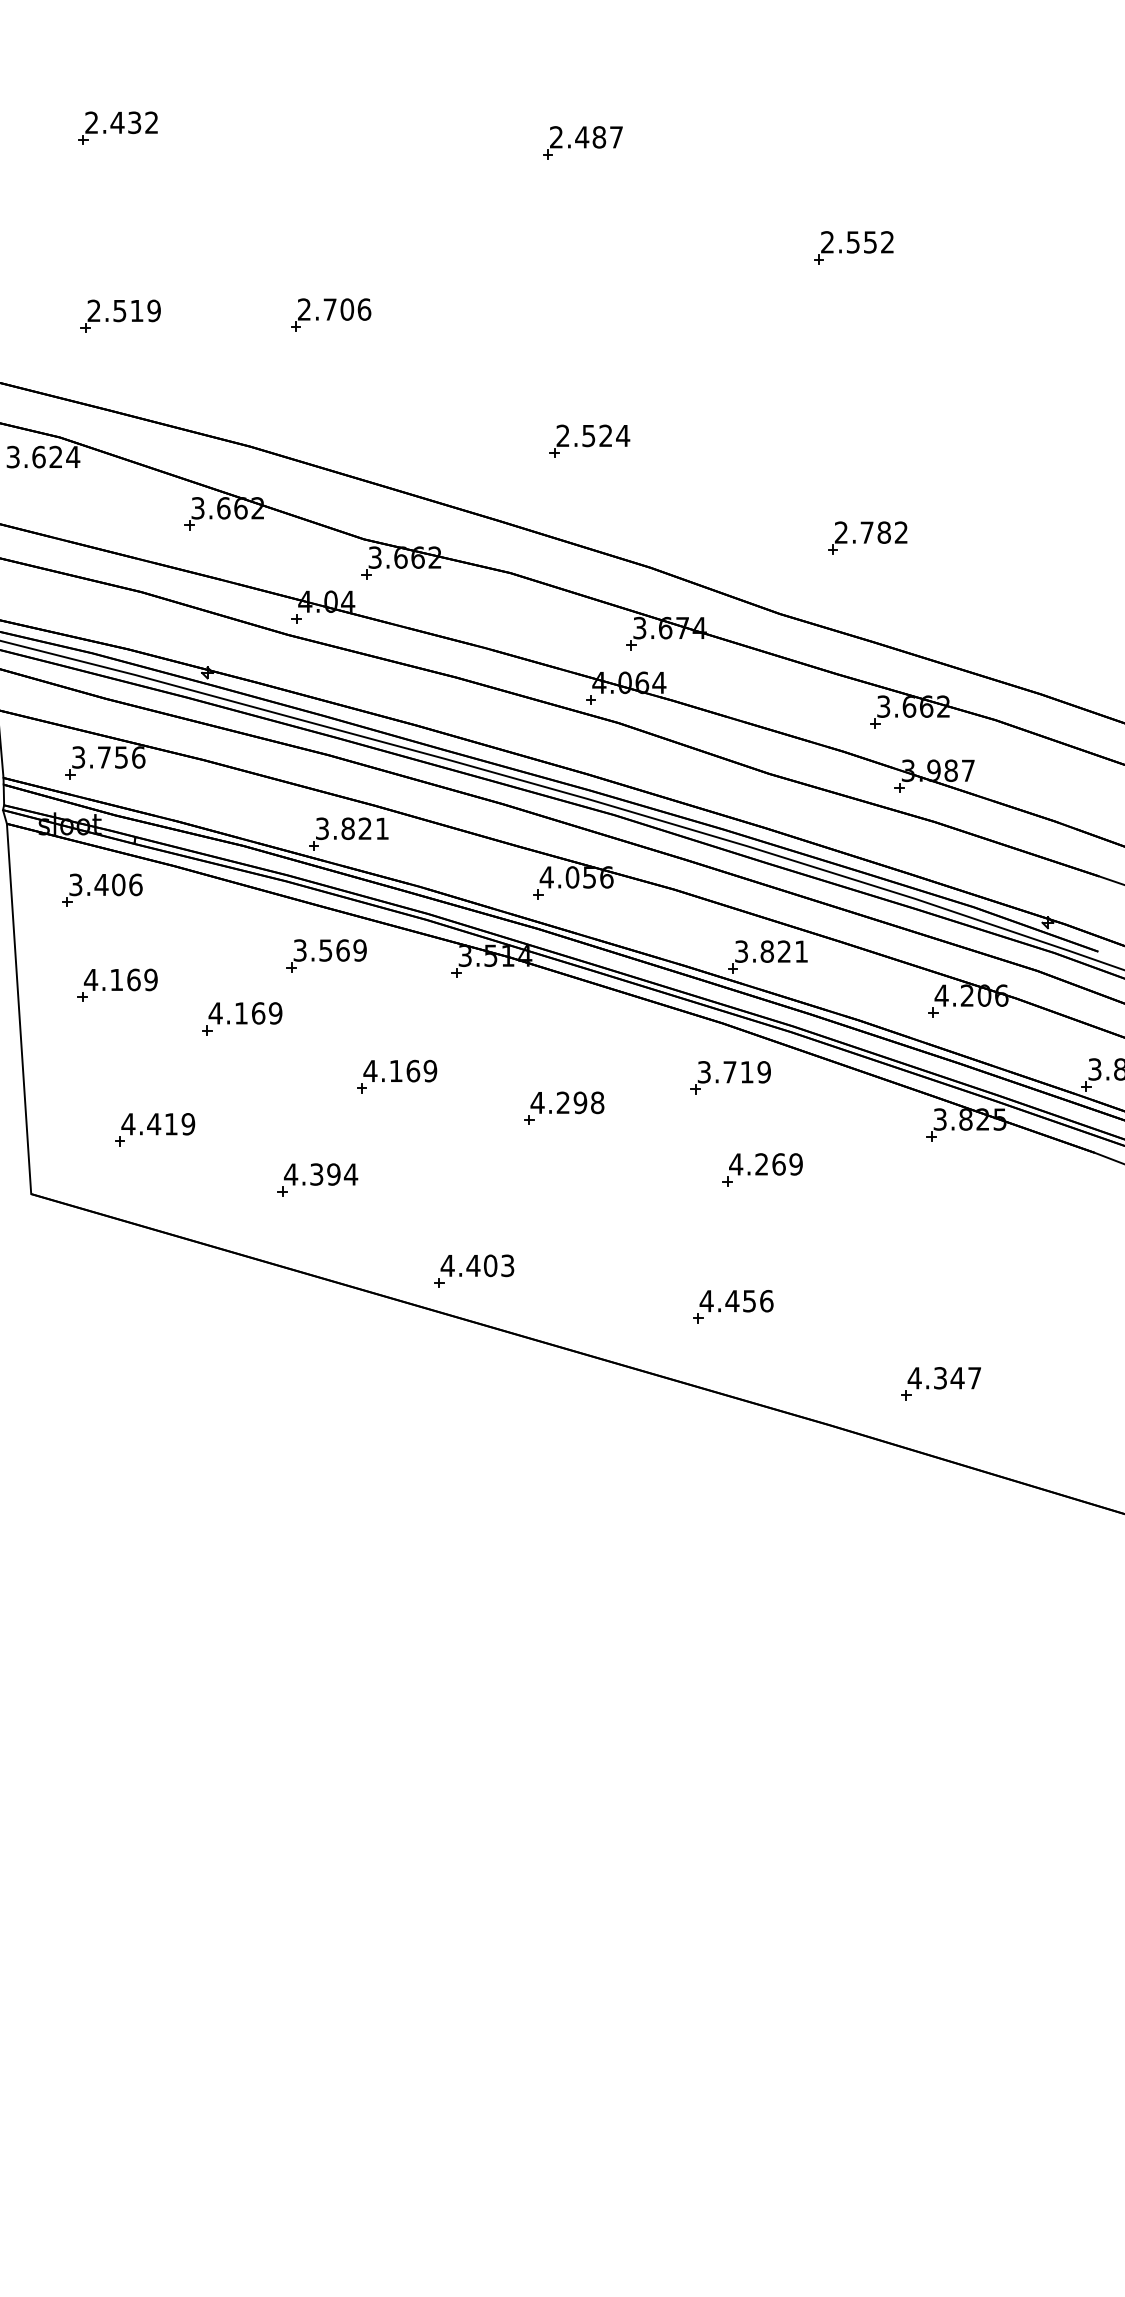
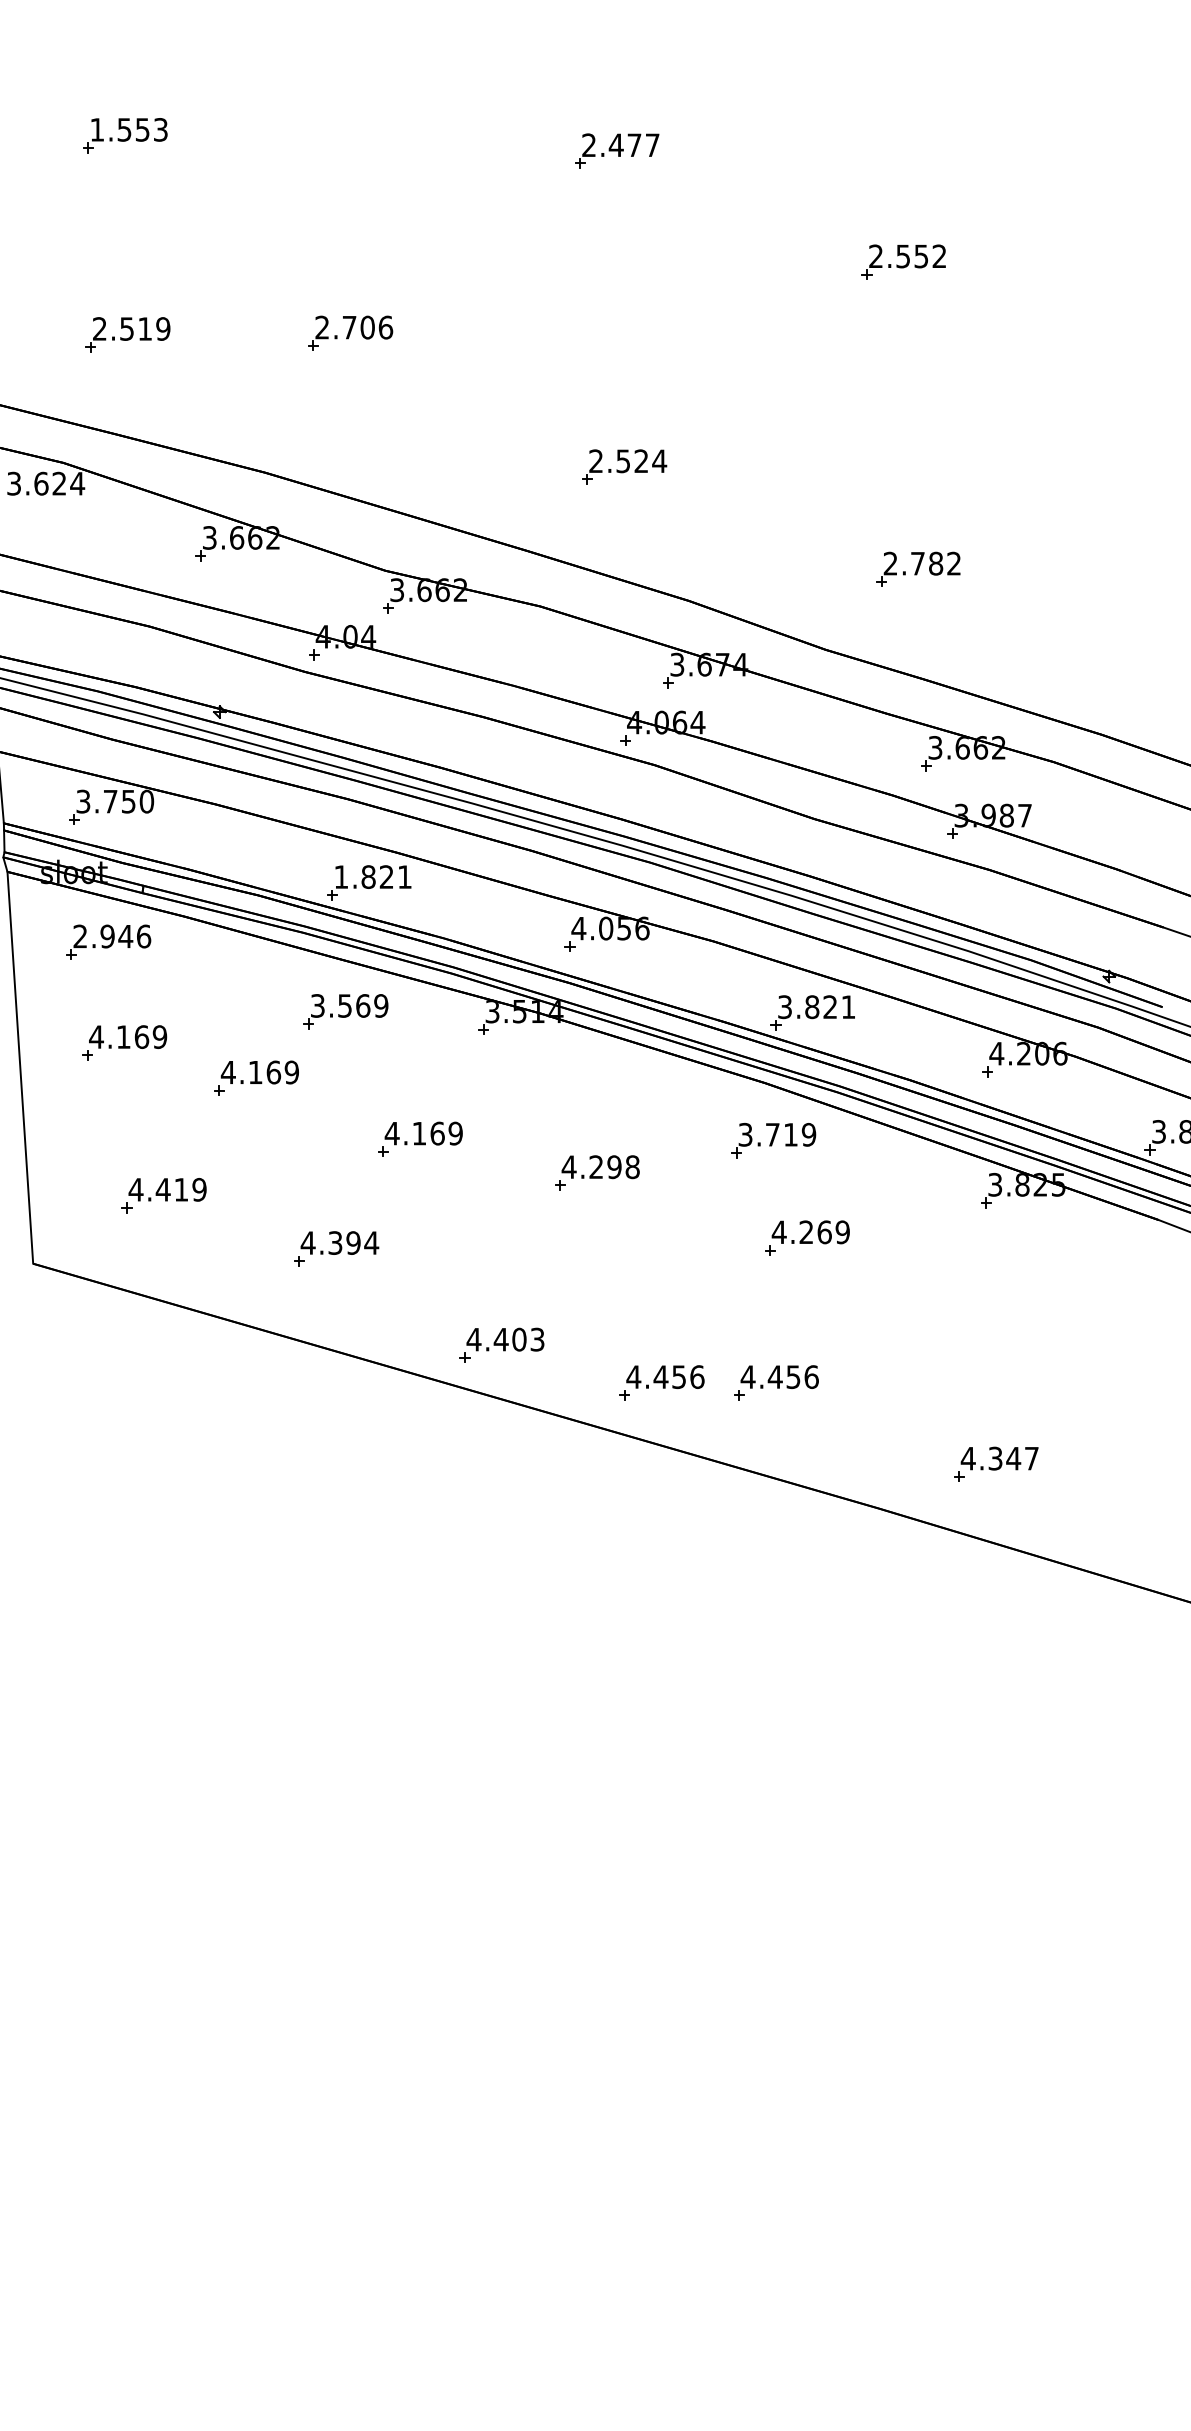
text: (121, 122) -> (128, 129), 2.432 -> 1.553
text: (599, 137) -> (634, 145), 2.487 -> 2.477
text: (138, 757) -> (146, 801), 3.756 -> 3.750
text: (322, 828) -> (341, 876), 3.821 -> 1.821
text: (97, 884) -> (103, 936), 3.406 -> 2.946
part: (625, 1306) -> (662, 1382), added

